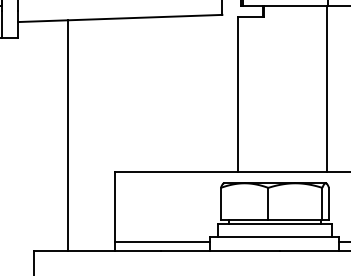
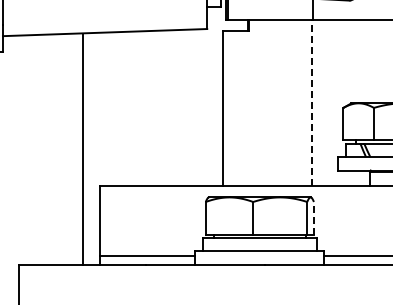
line: (327, 88) -> (312, 102), solid -> dashed
line: (67, 135) -> (82, 149), moved
line: (328, 203) -> (313, 217), solid -> dashed

